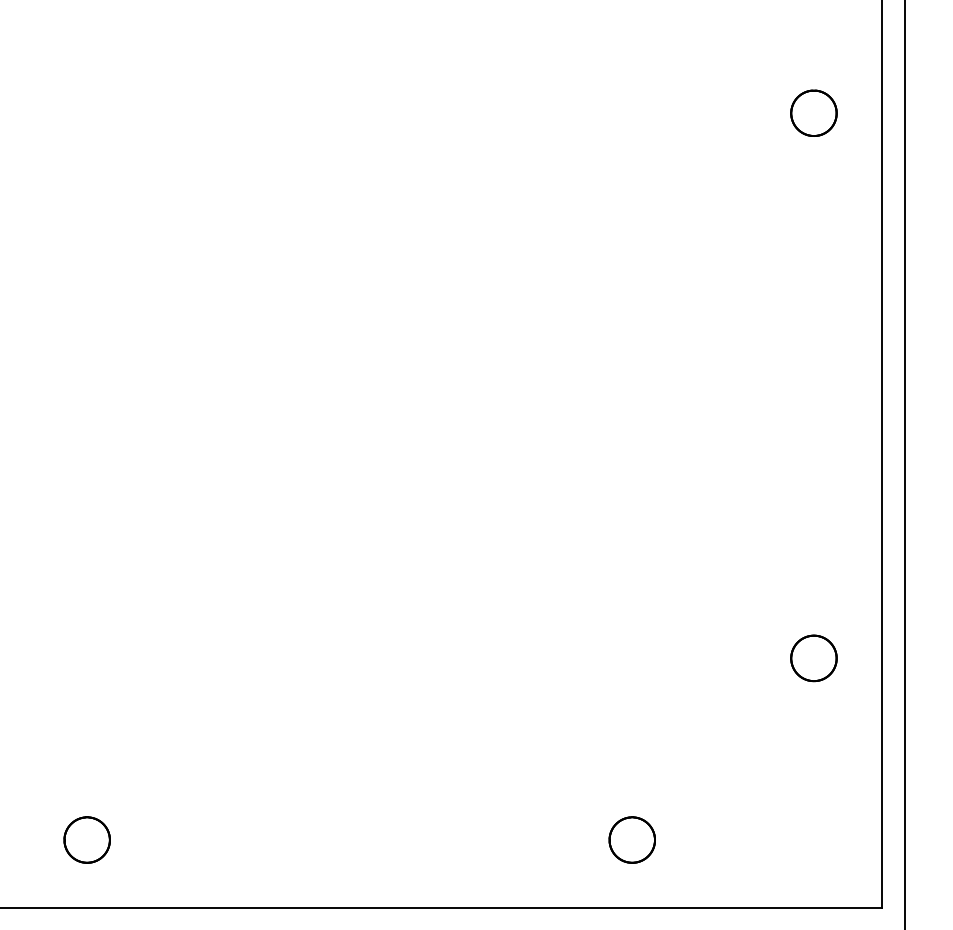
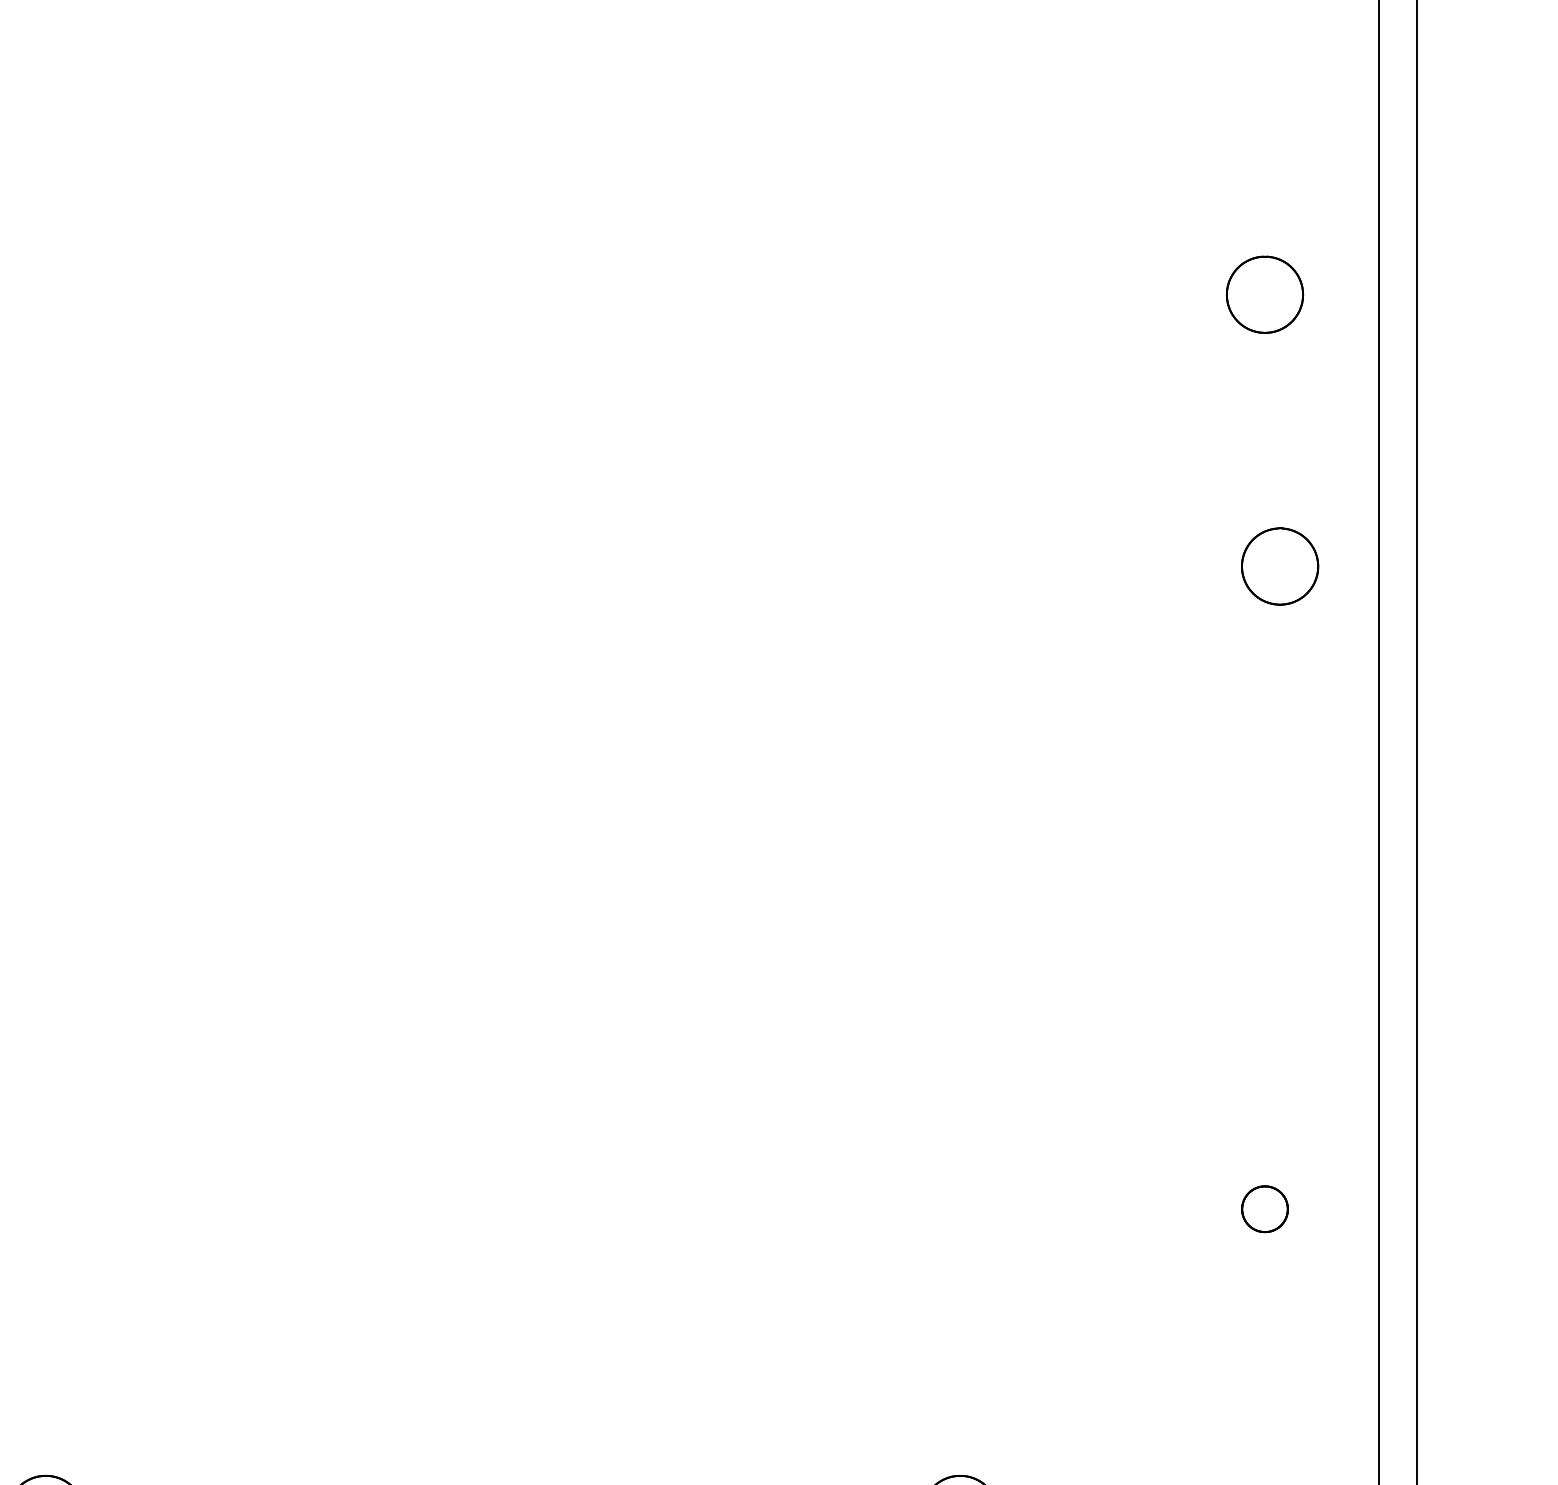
part: (822, 274) -> (1279, 565), added
part: (813, 658) -> (1264, 1209), size x0.6

